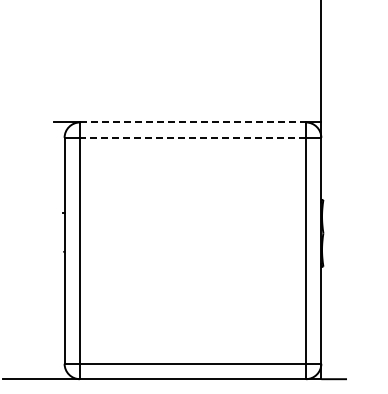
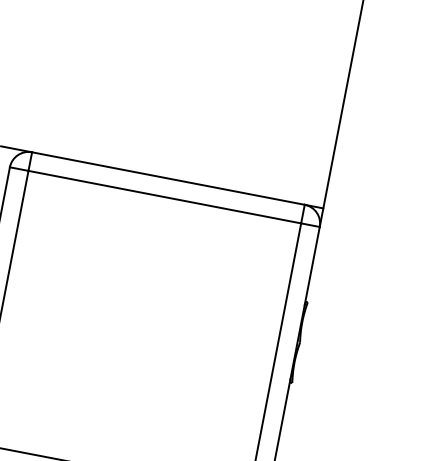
line: (192, 122) -> (167, 178), dashed -> solid
line: (192, 137) -> (164, 196), dashed -> solid

